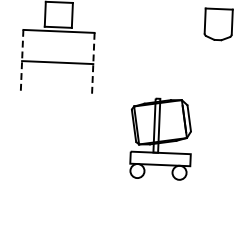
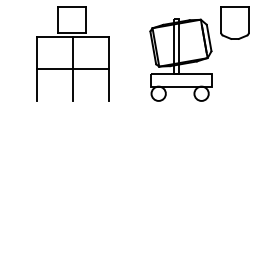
line: (22, 60) -> (36, 68), dashed -> solid
line: (57, 62) -> (72, 68), added
line: (93, 63) -> (109, 68), dashed -> solid
part: (160, 138) -> (180, 59), moved

